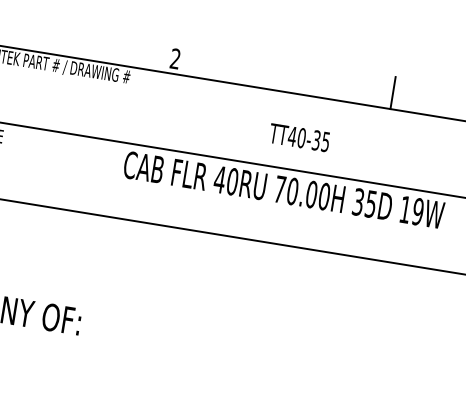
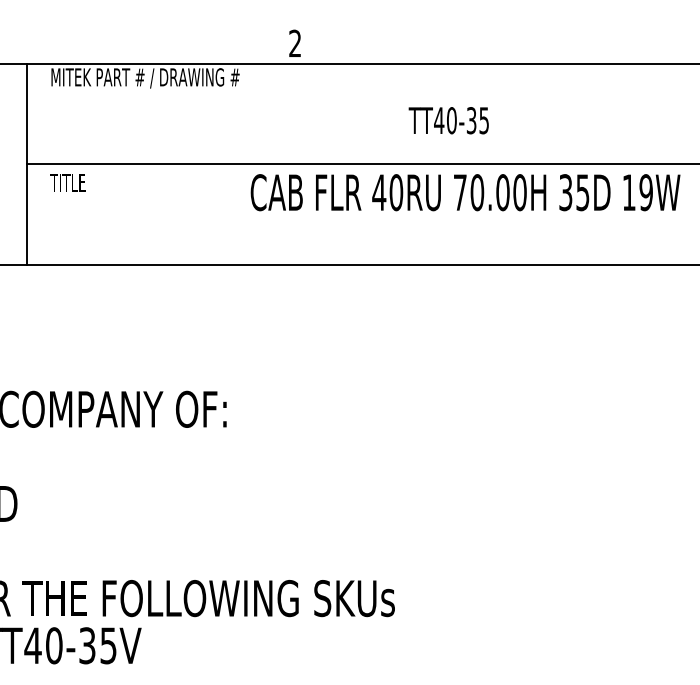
line: (393, 92) -> (588, 41), removed
text: (299, 137) -> (448, 120), moved

